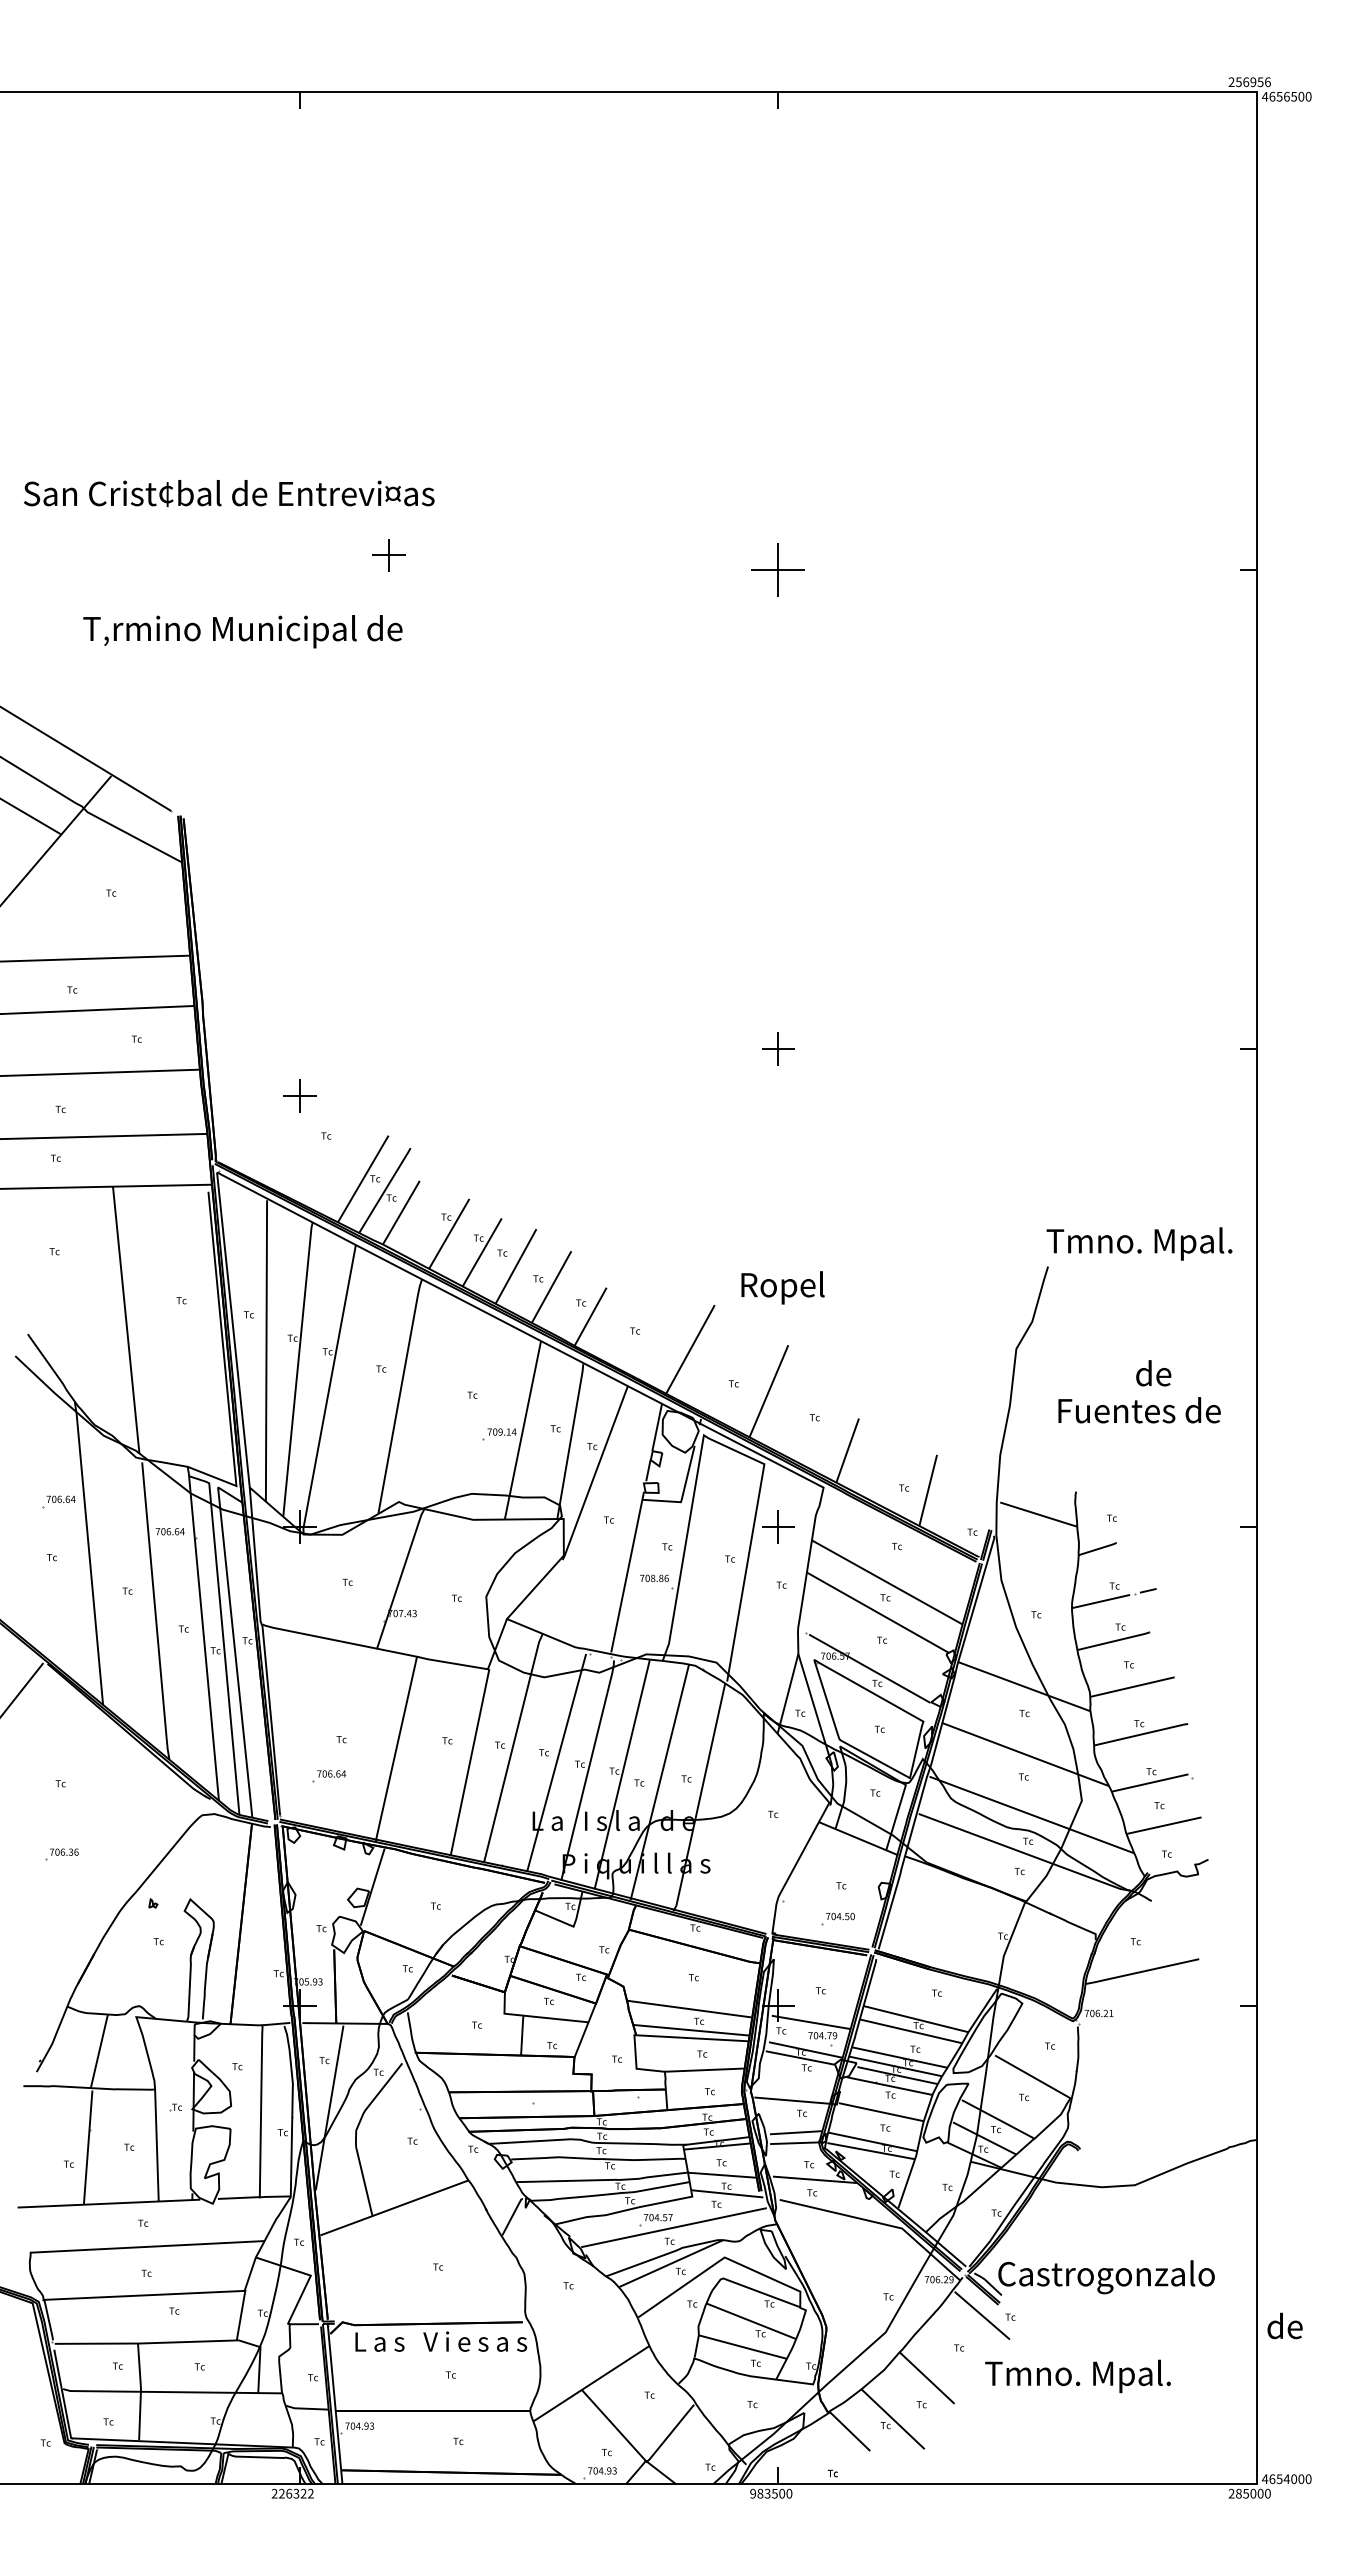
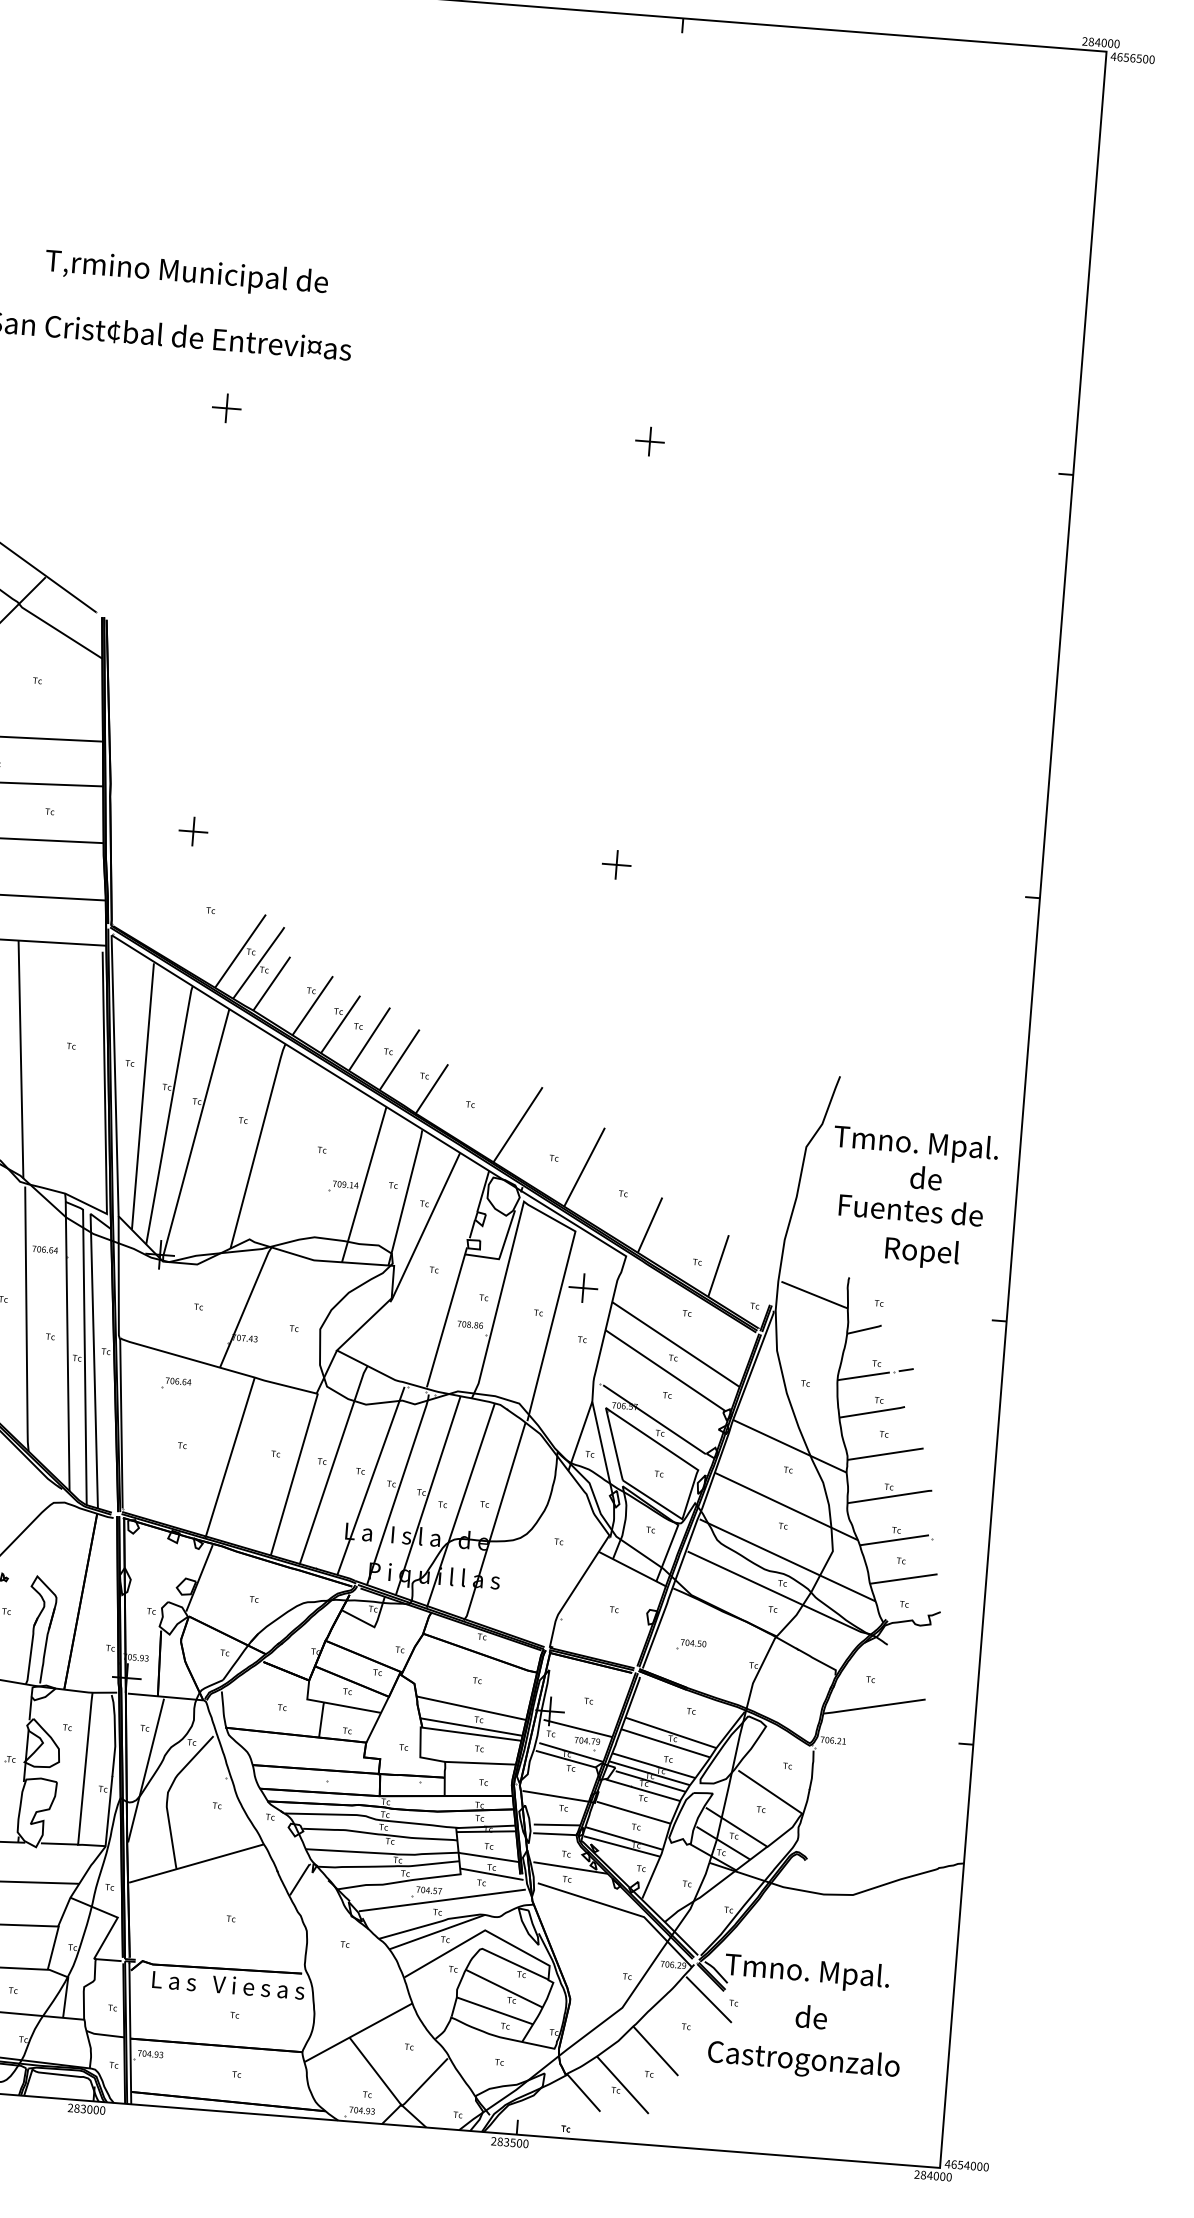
text: (1253, 82) -> (1104, 43), 256956 -> 284000
part: (388, 555) -> (226, 408), moved
part: (778, 570) -> (650, 441), size x0.62
text: (242, 631) -> (186, 273), moved
part: (299, 1095) -> (193, 831), moved
text: (1139, 1243) -> (916, 1144), moved
text: (782, 1287) -> (921, 1252), moved
part: (329, 1776) -> (176, 1383), moved
part: (837, 1918) -> (690, 1644), moved
text: (1105, 2277) -> (820, 1974), Castrogonzalo -> Tmno. Mpal.
text: (1284, 2325) -> (811, 2016), moved
text: (1093, 2376) -> (803, 2061), Tmno. Mpal. -> Castrogonzalo
text: (296, 2493) -> (89, 2109), 226322 -> 283000
text: (753, 2493) -> (494, 2141), 983500 -> 283500
text: (1245, 2493) -> (929, 2175), 285000 -> 284000

